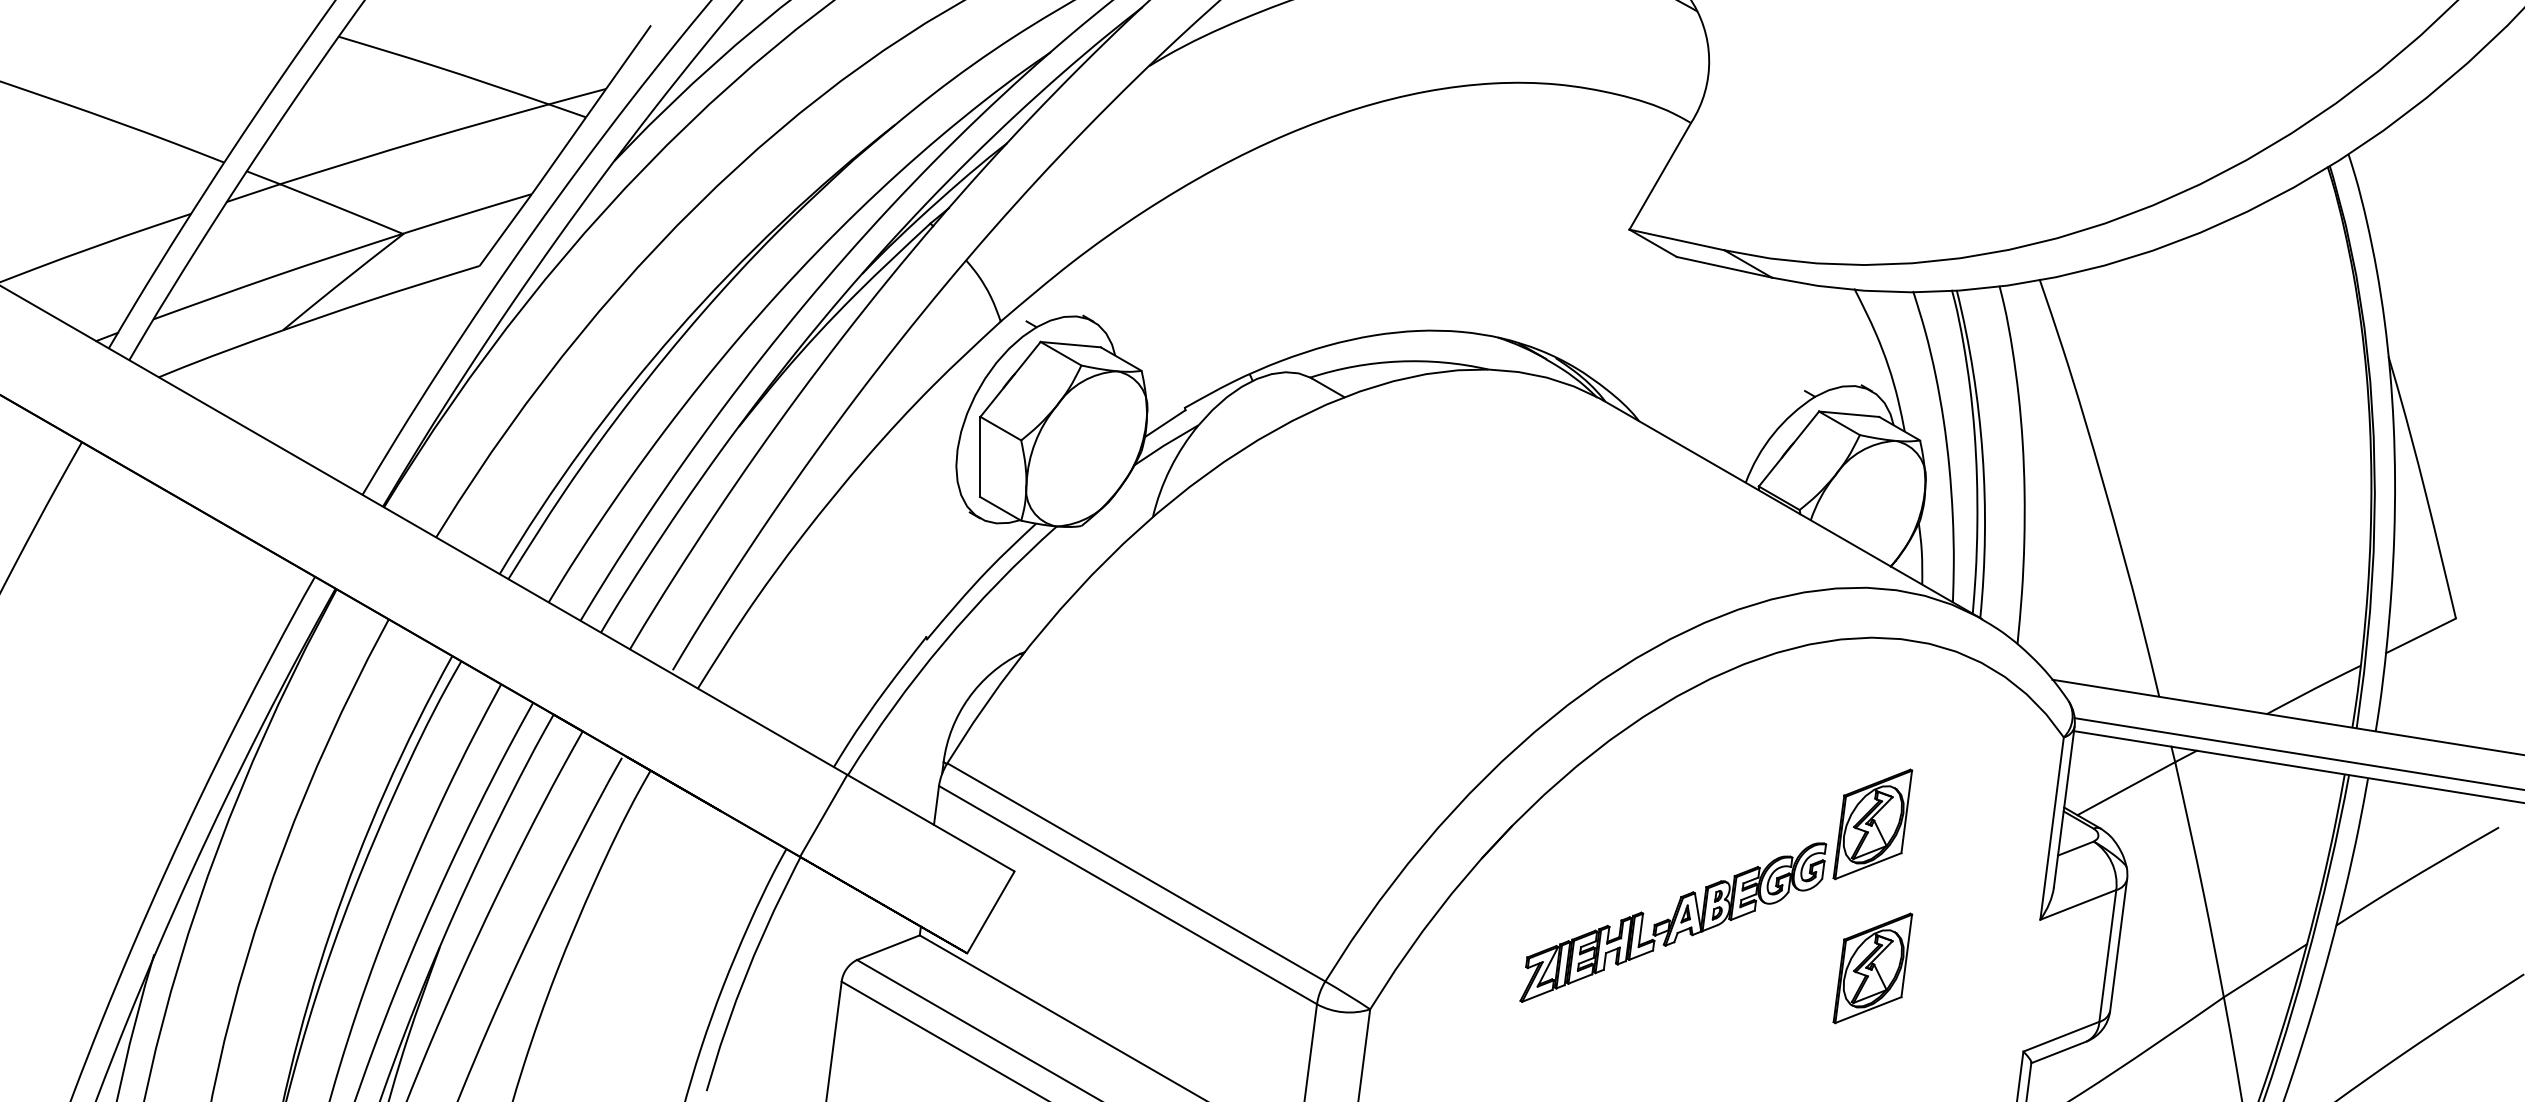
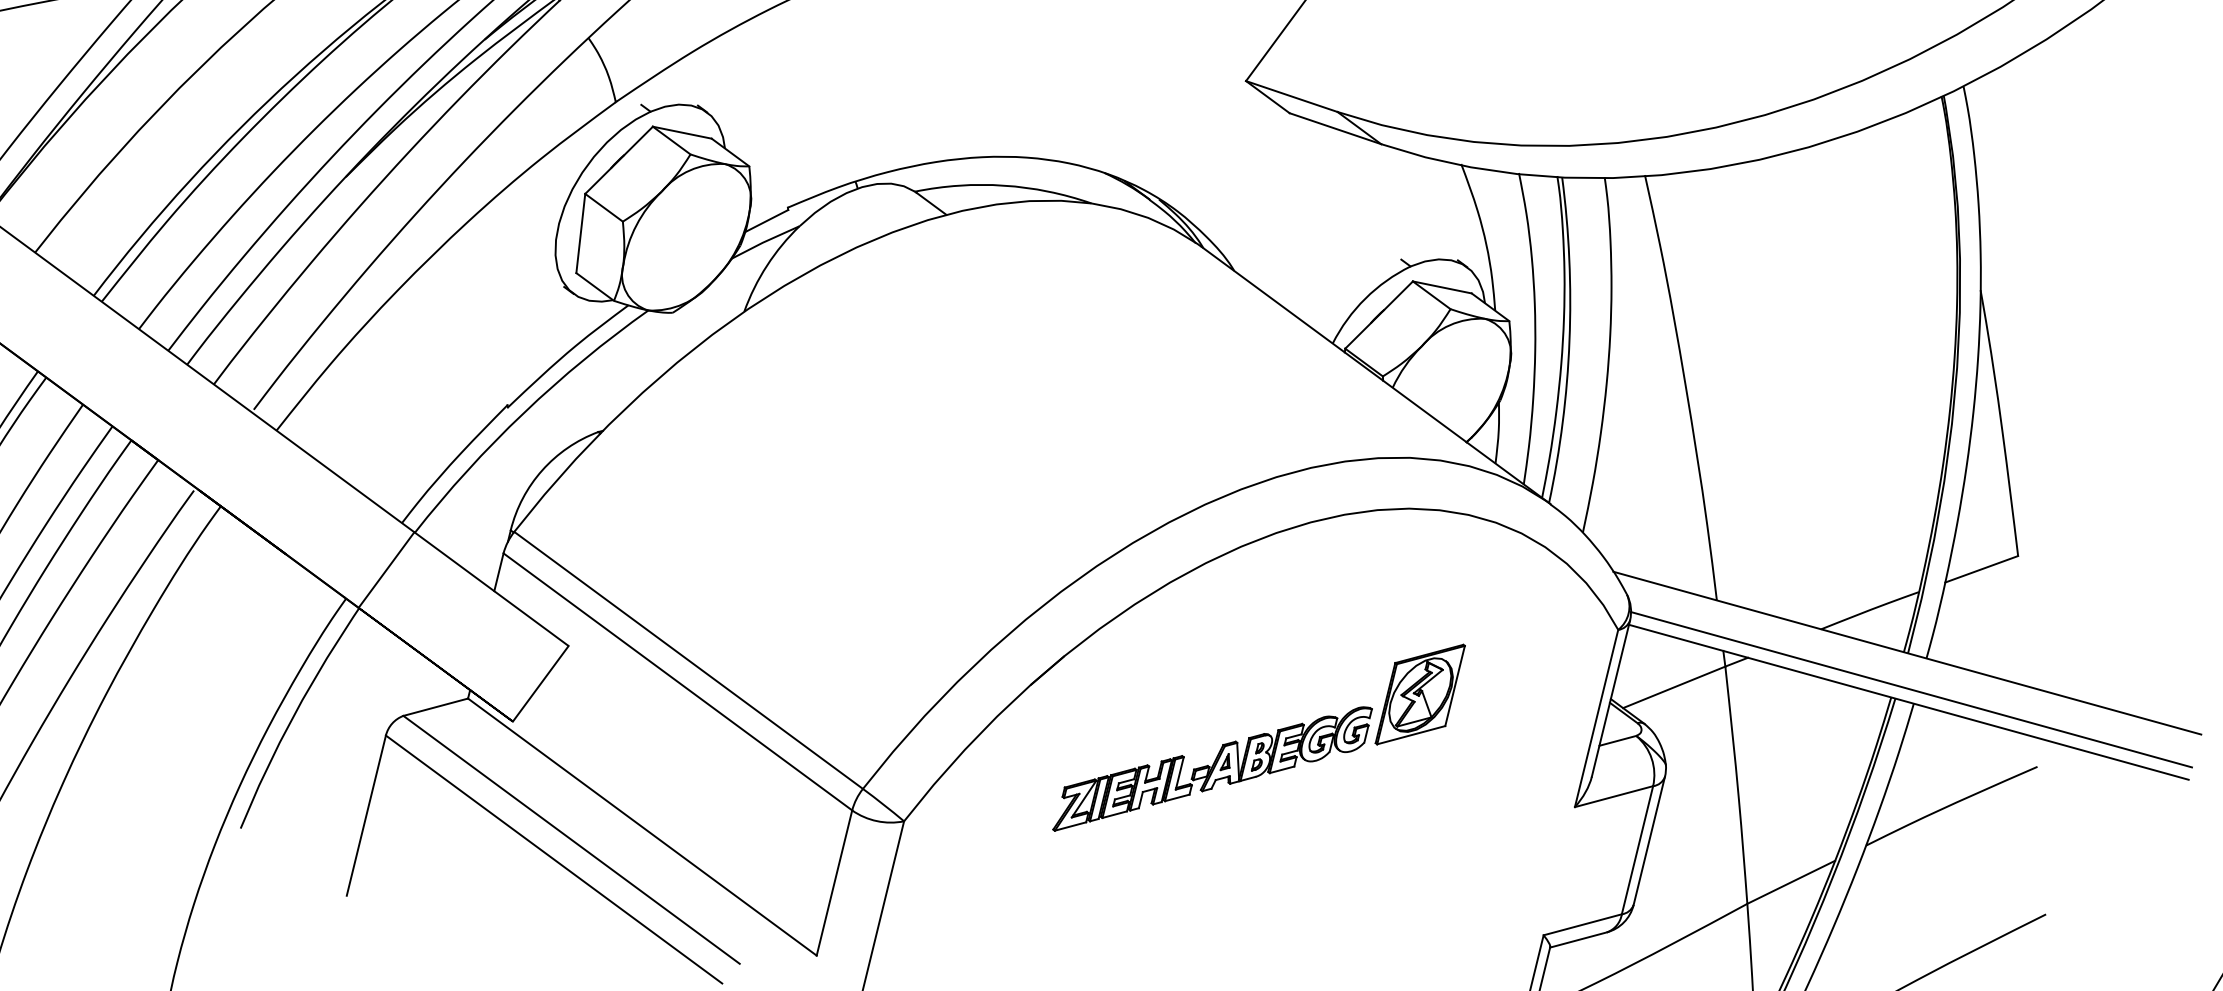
part: (1872, 968) -> (1404, 836), removed

